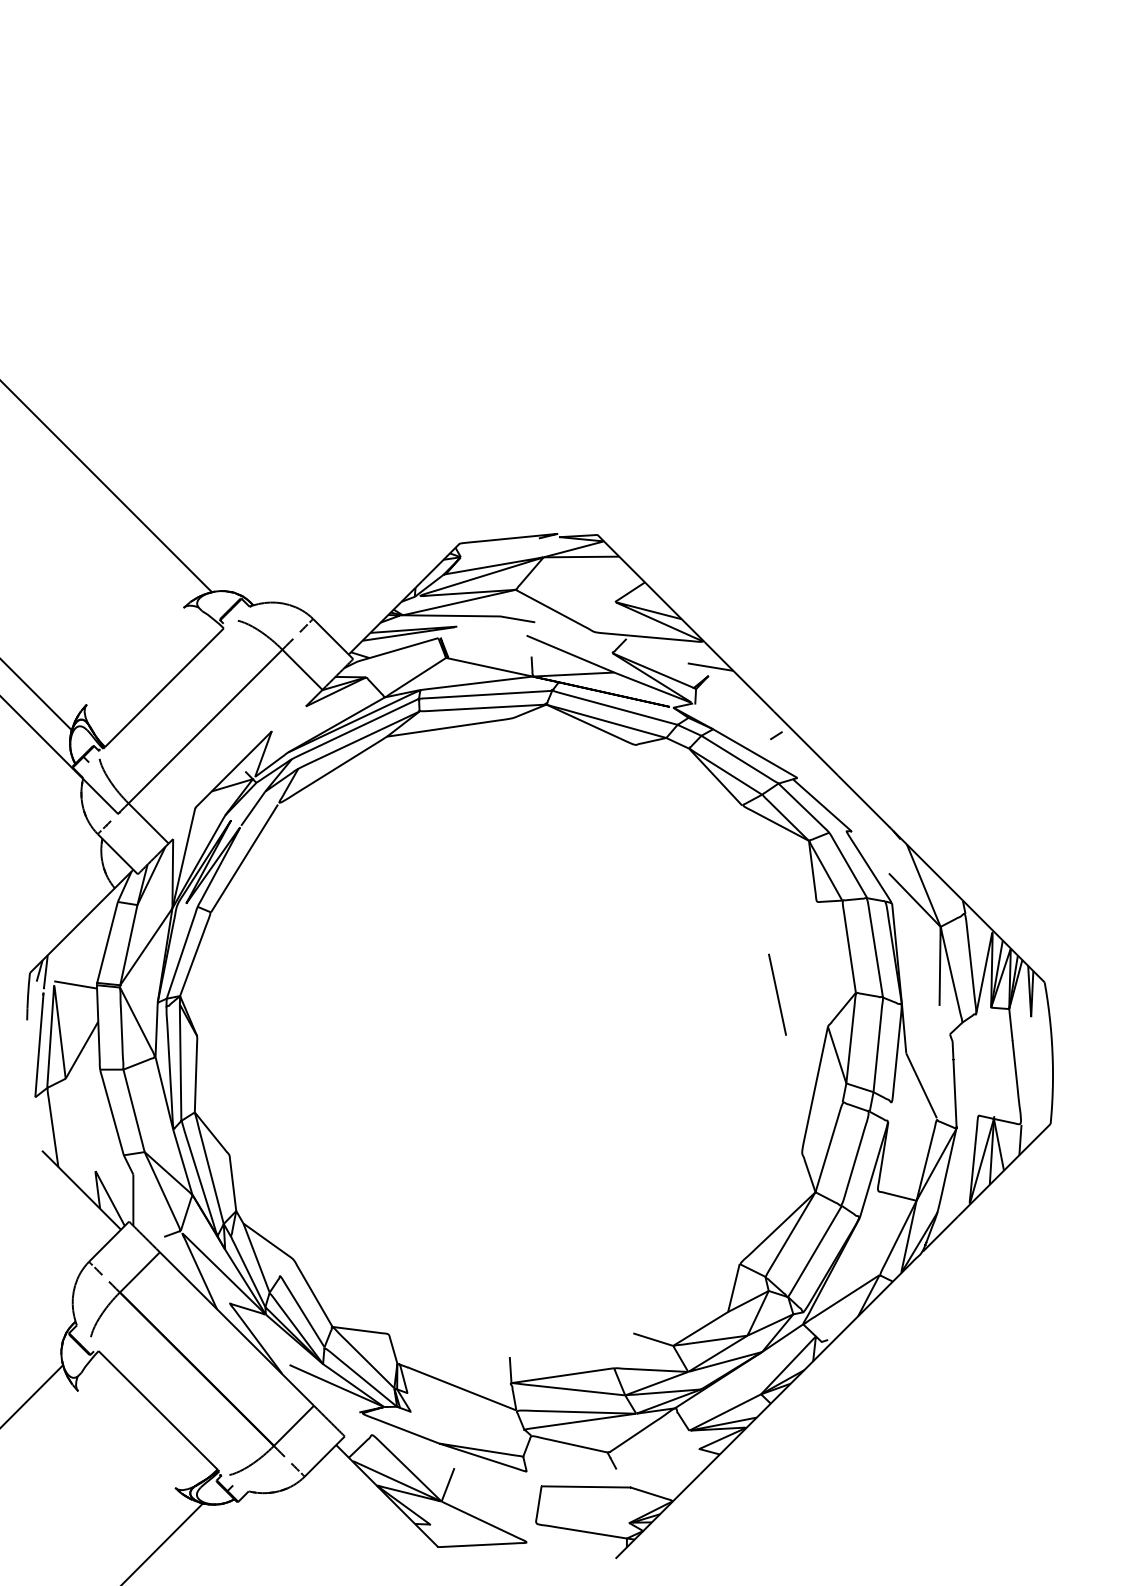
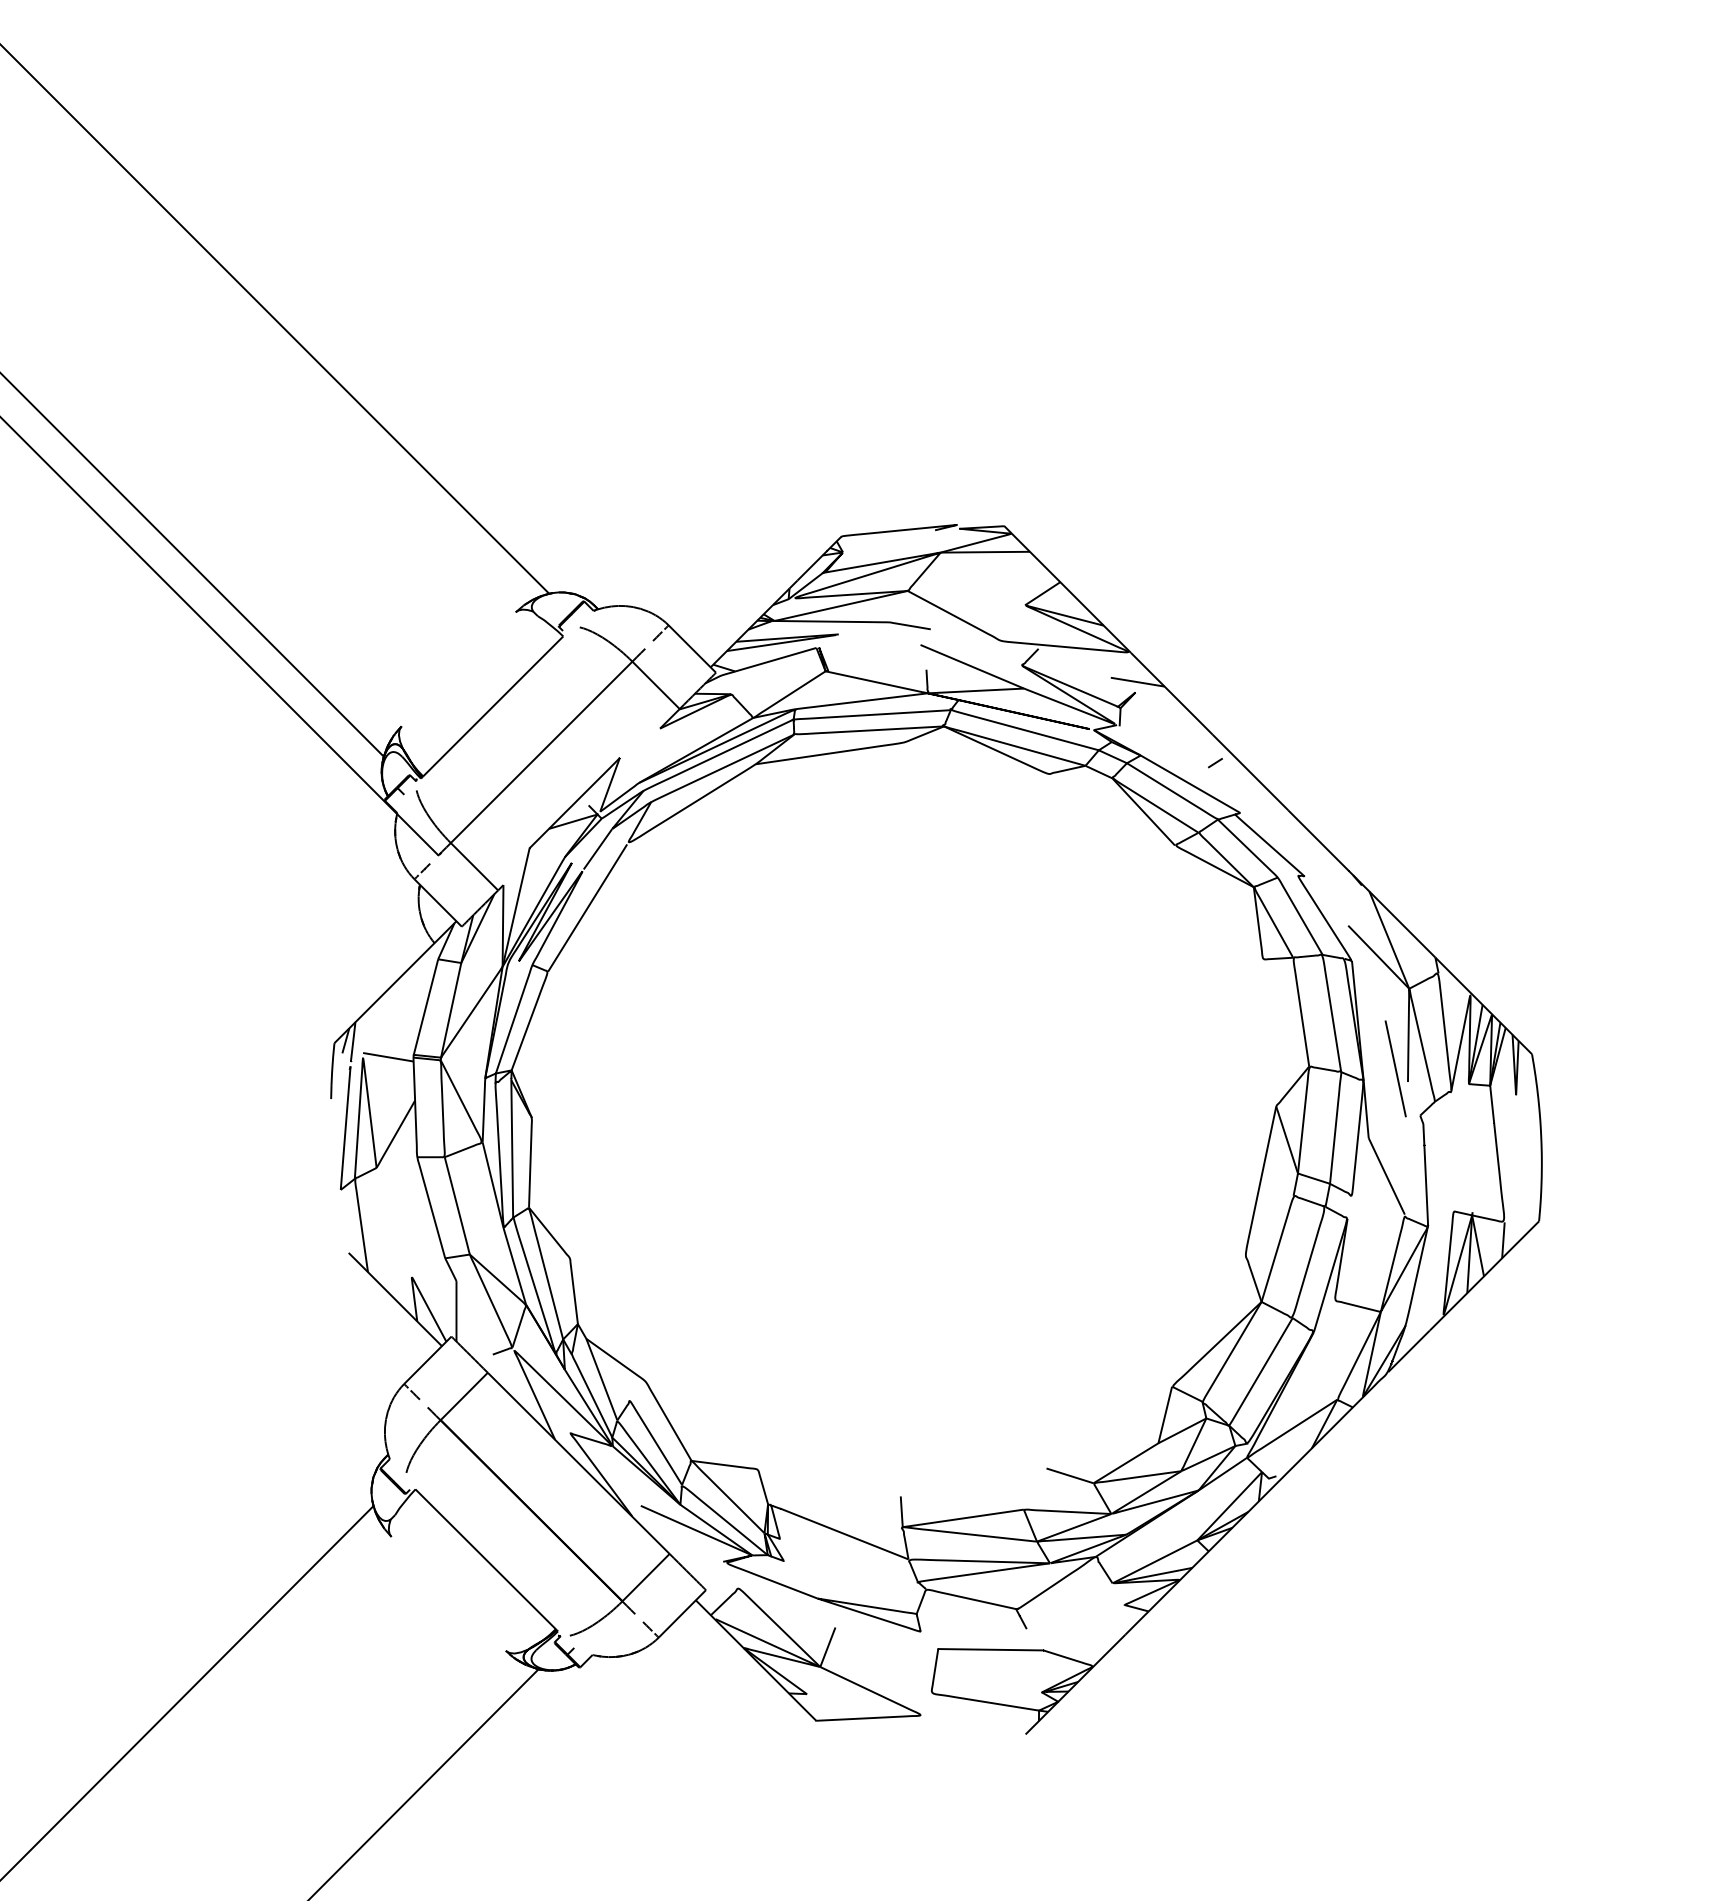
line: (777, 994) -> (1395, 1068), moved

